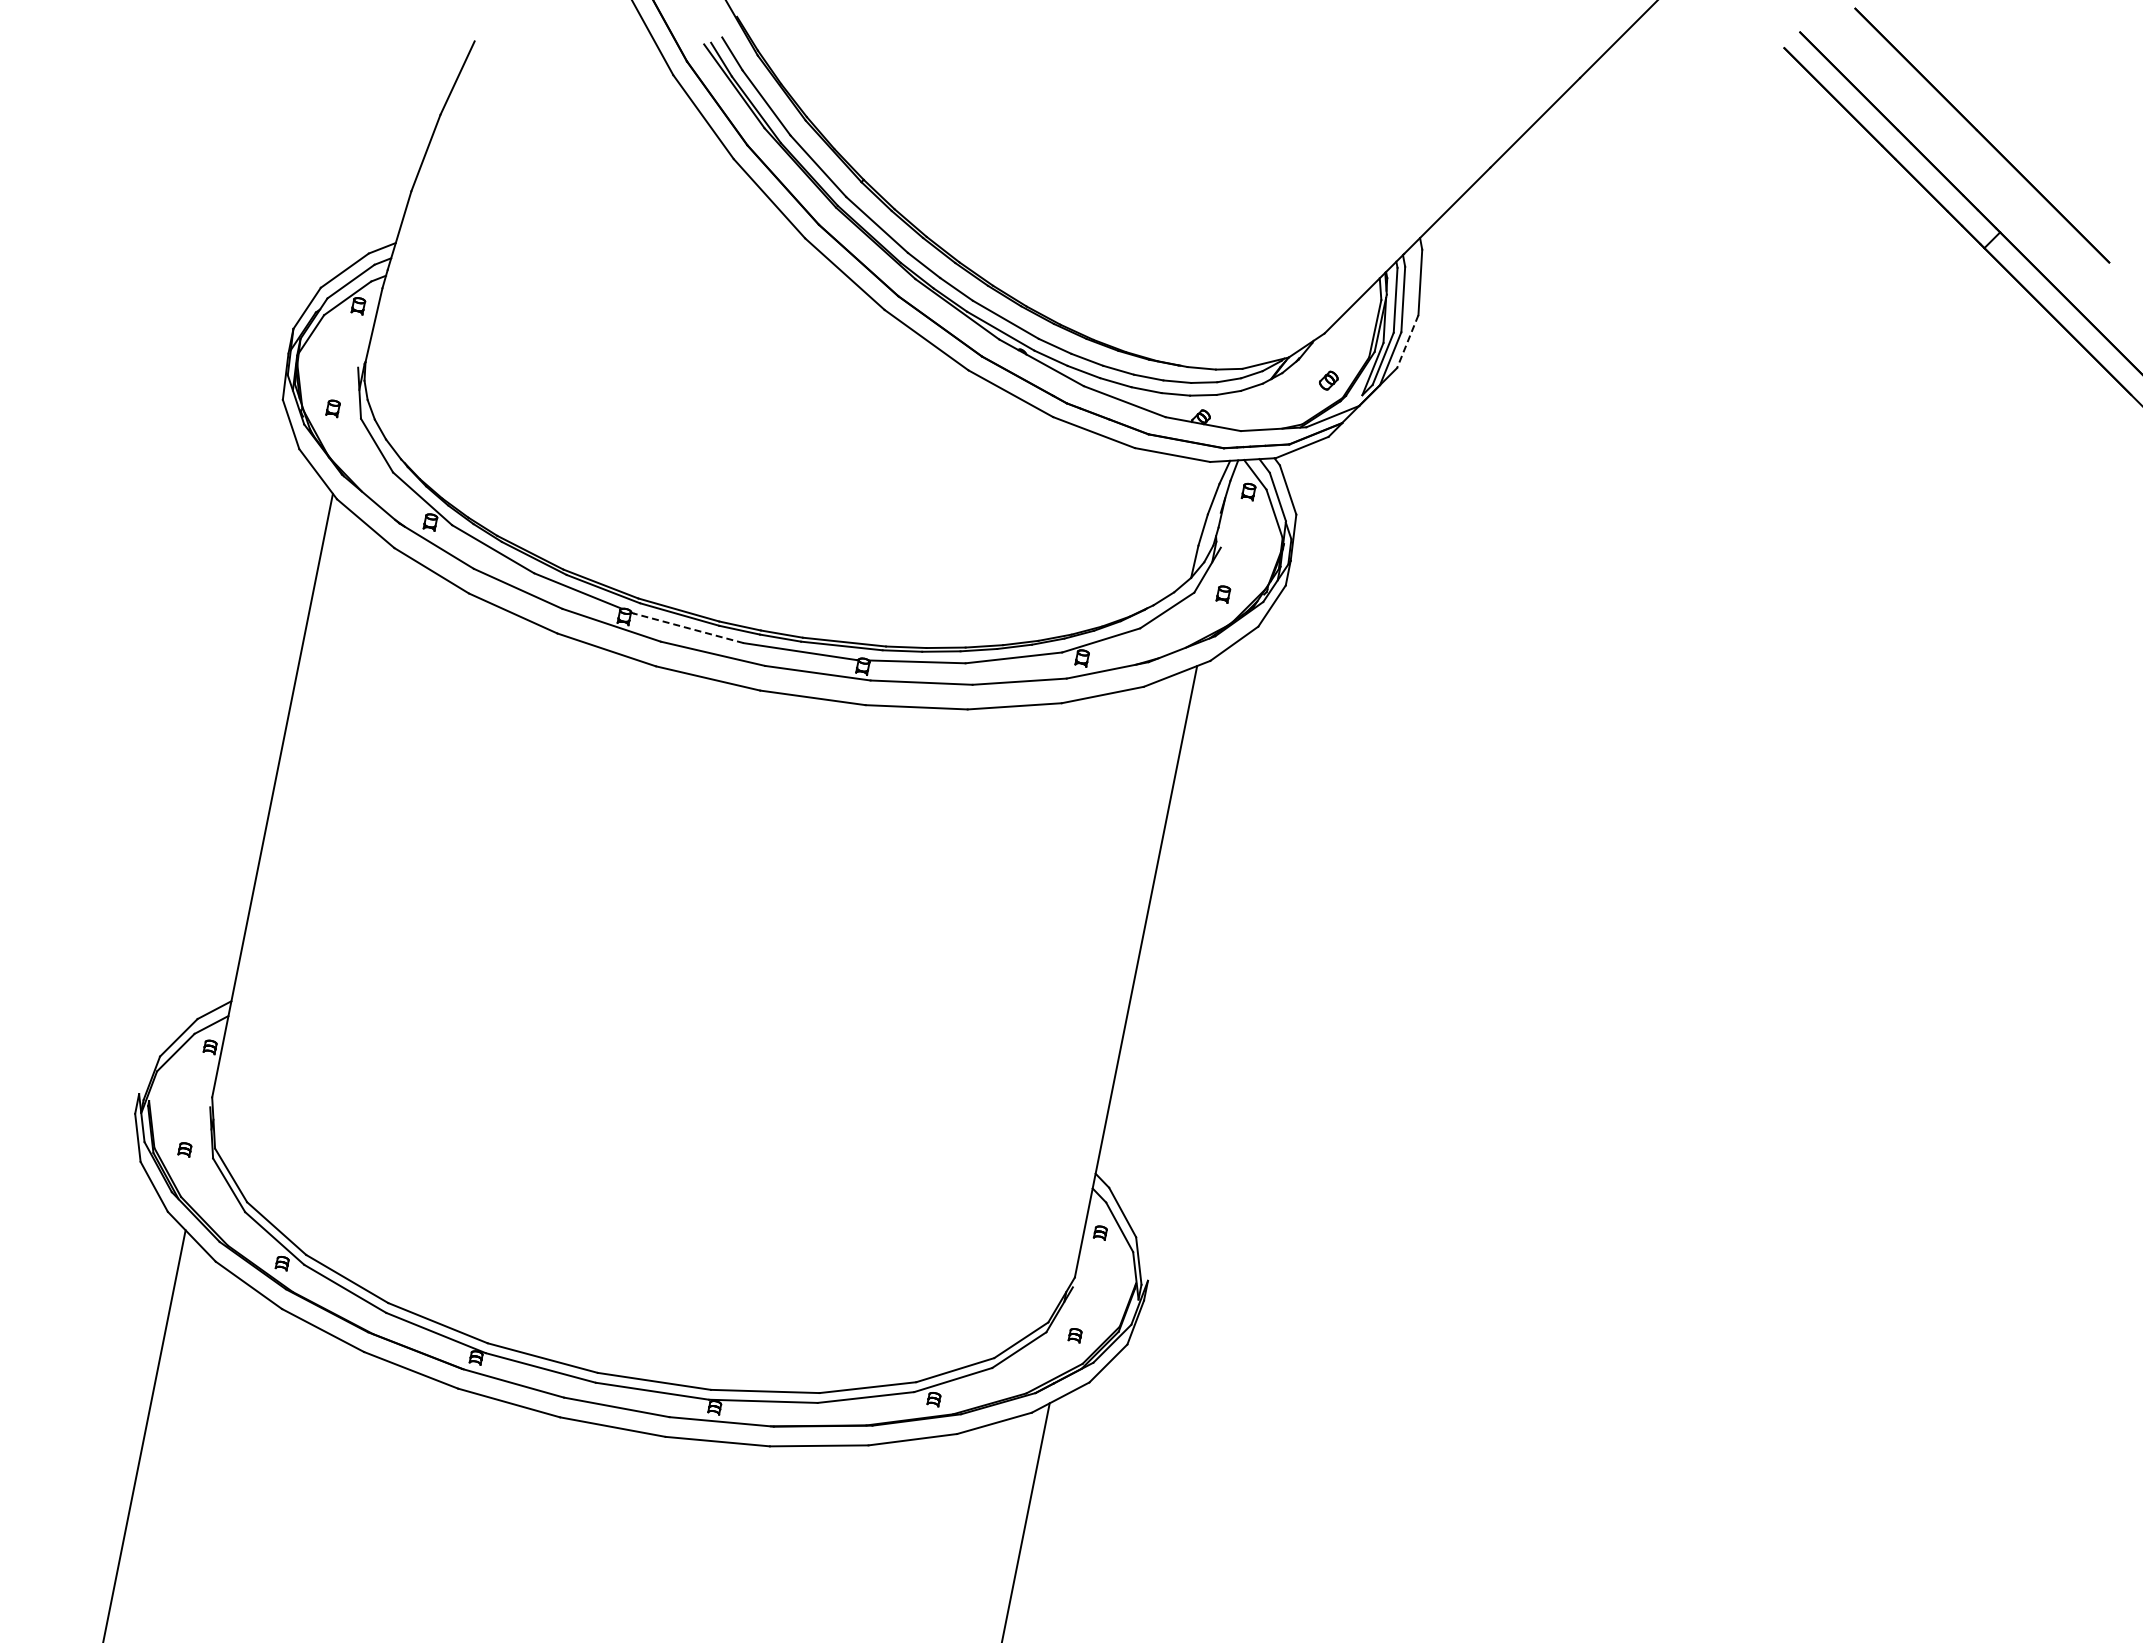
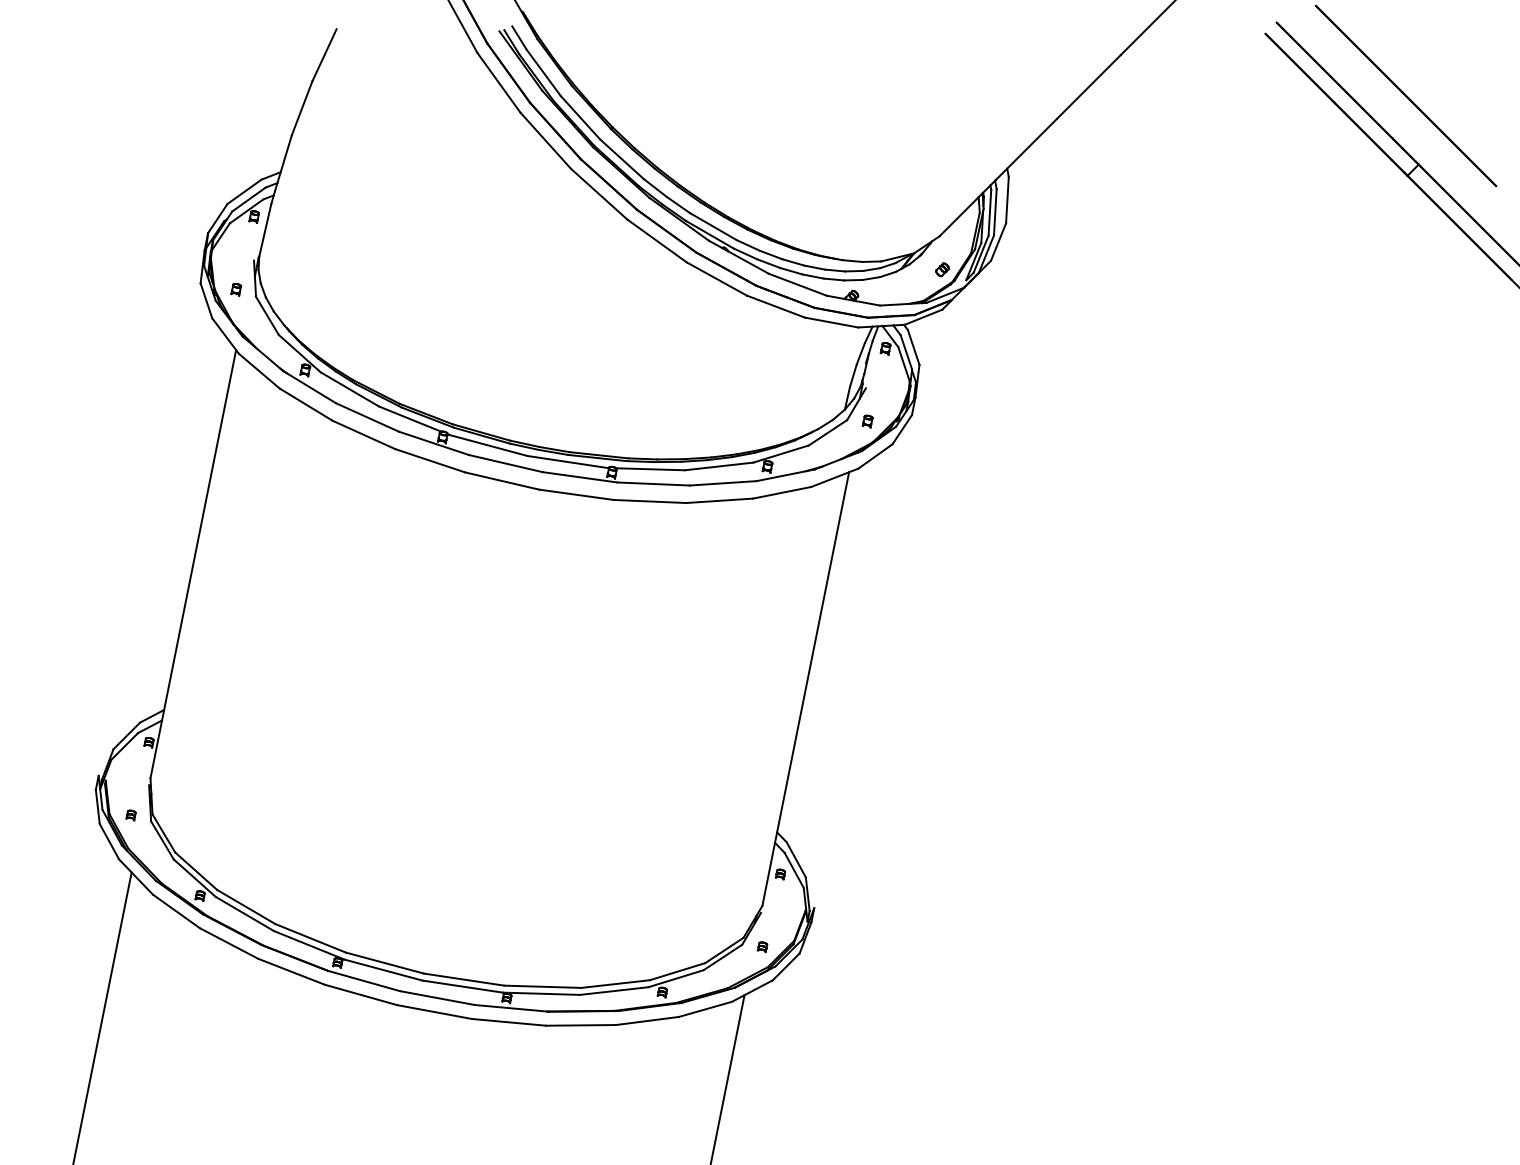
line: (1407, 342) -> (998, 242), dashed -> solid
line: (688, 628) -> (488, 445), dashed -> solid

